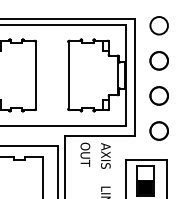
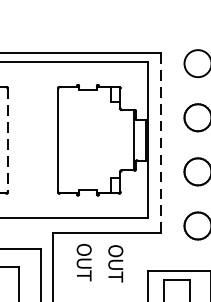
line: (35, 75) -> (7, 140), solid -> dashed
line: (135, 77) -> (161, 143), solid -> dashed
text: (105, 155) -> (115, 263), AXIS -> OUT

